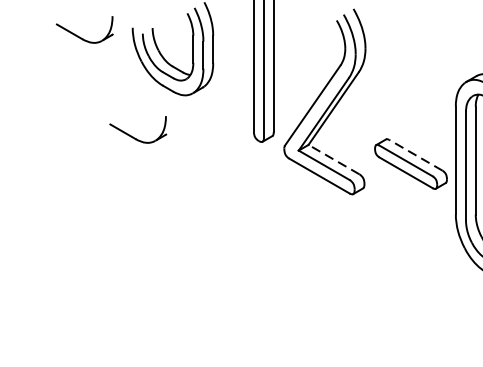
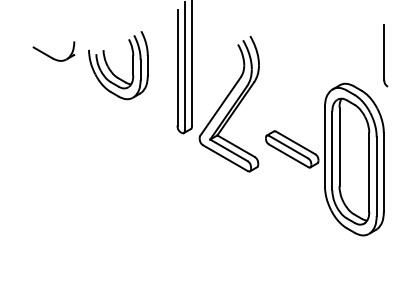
part: (137, 129) -> (92, 124), removed
line: (415, 154) -> (295, 142), dashed -> solid
line: (333, 158) -> (235, 145), dashed -> solid

